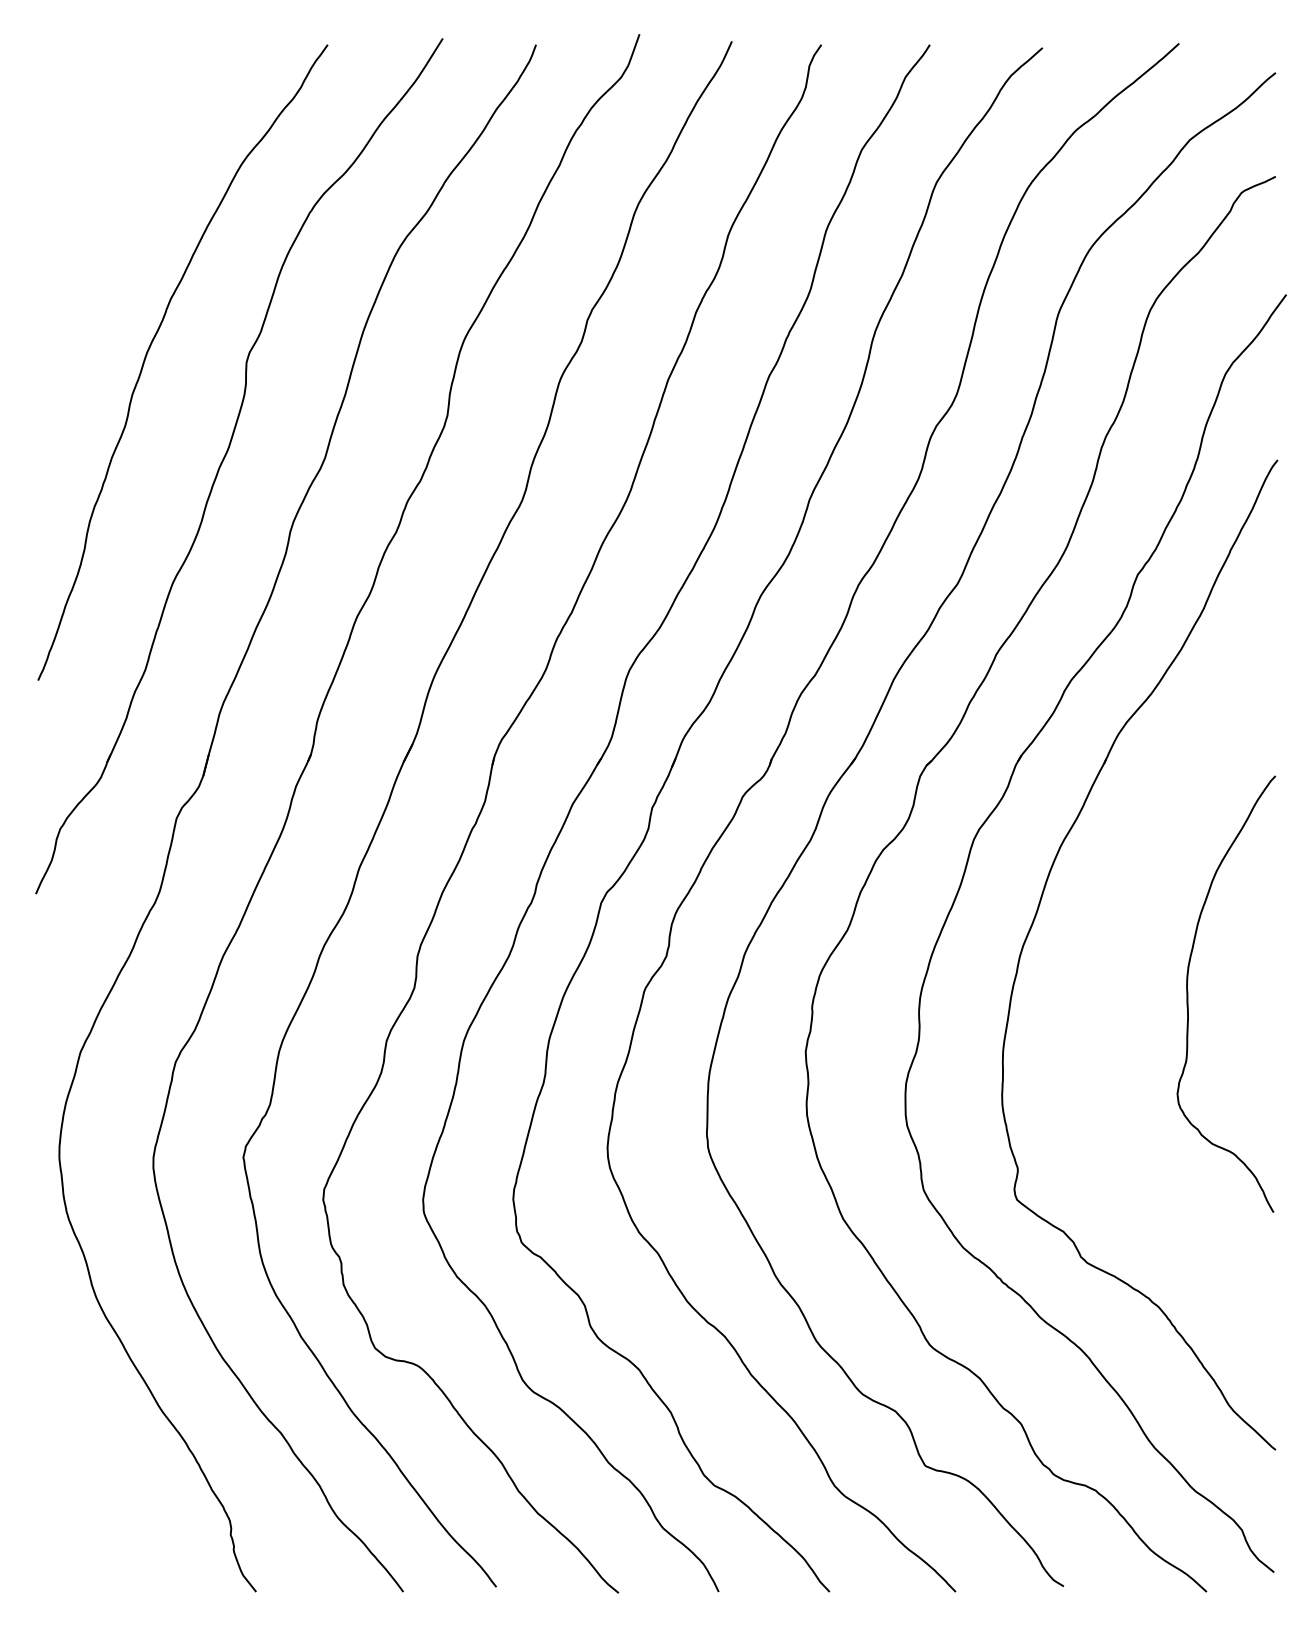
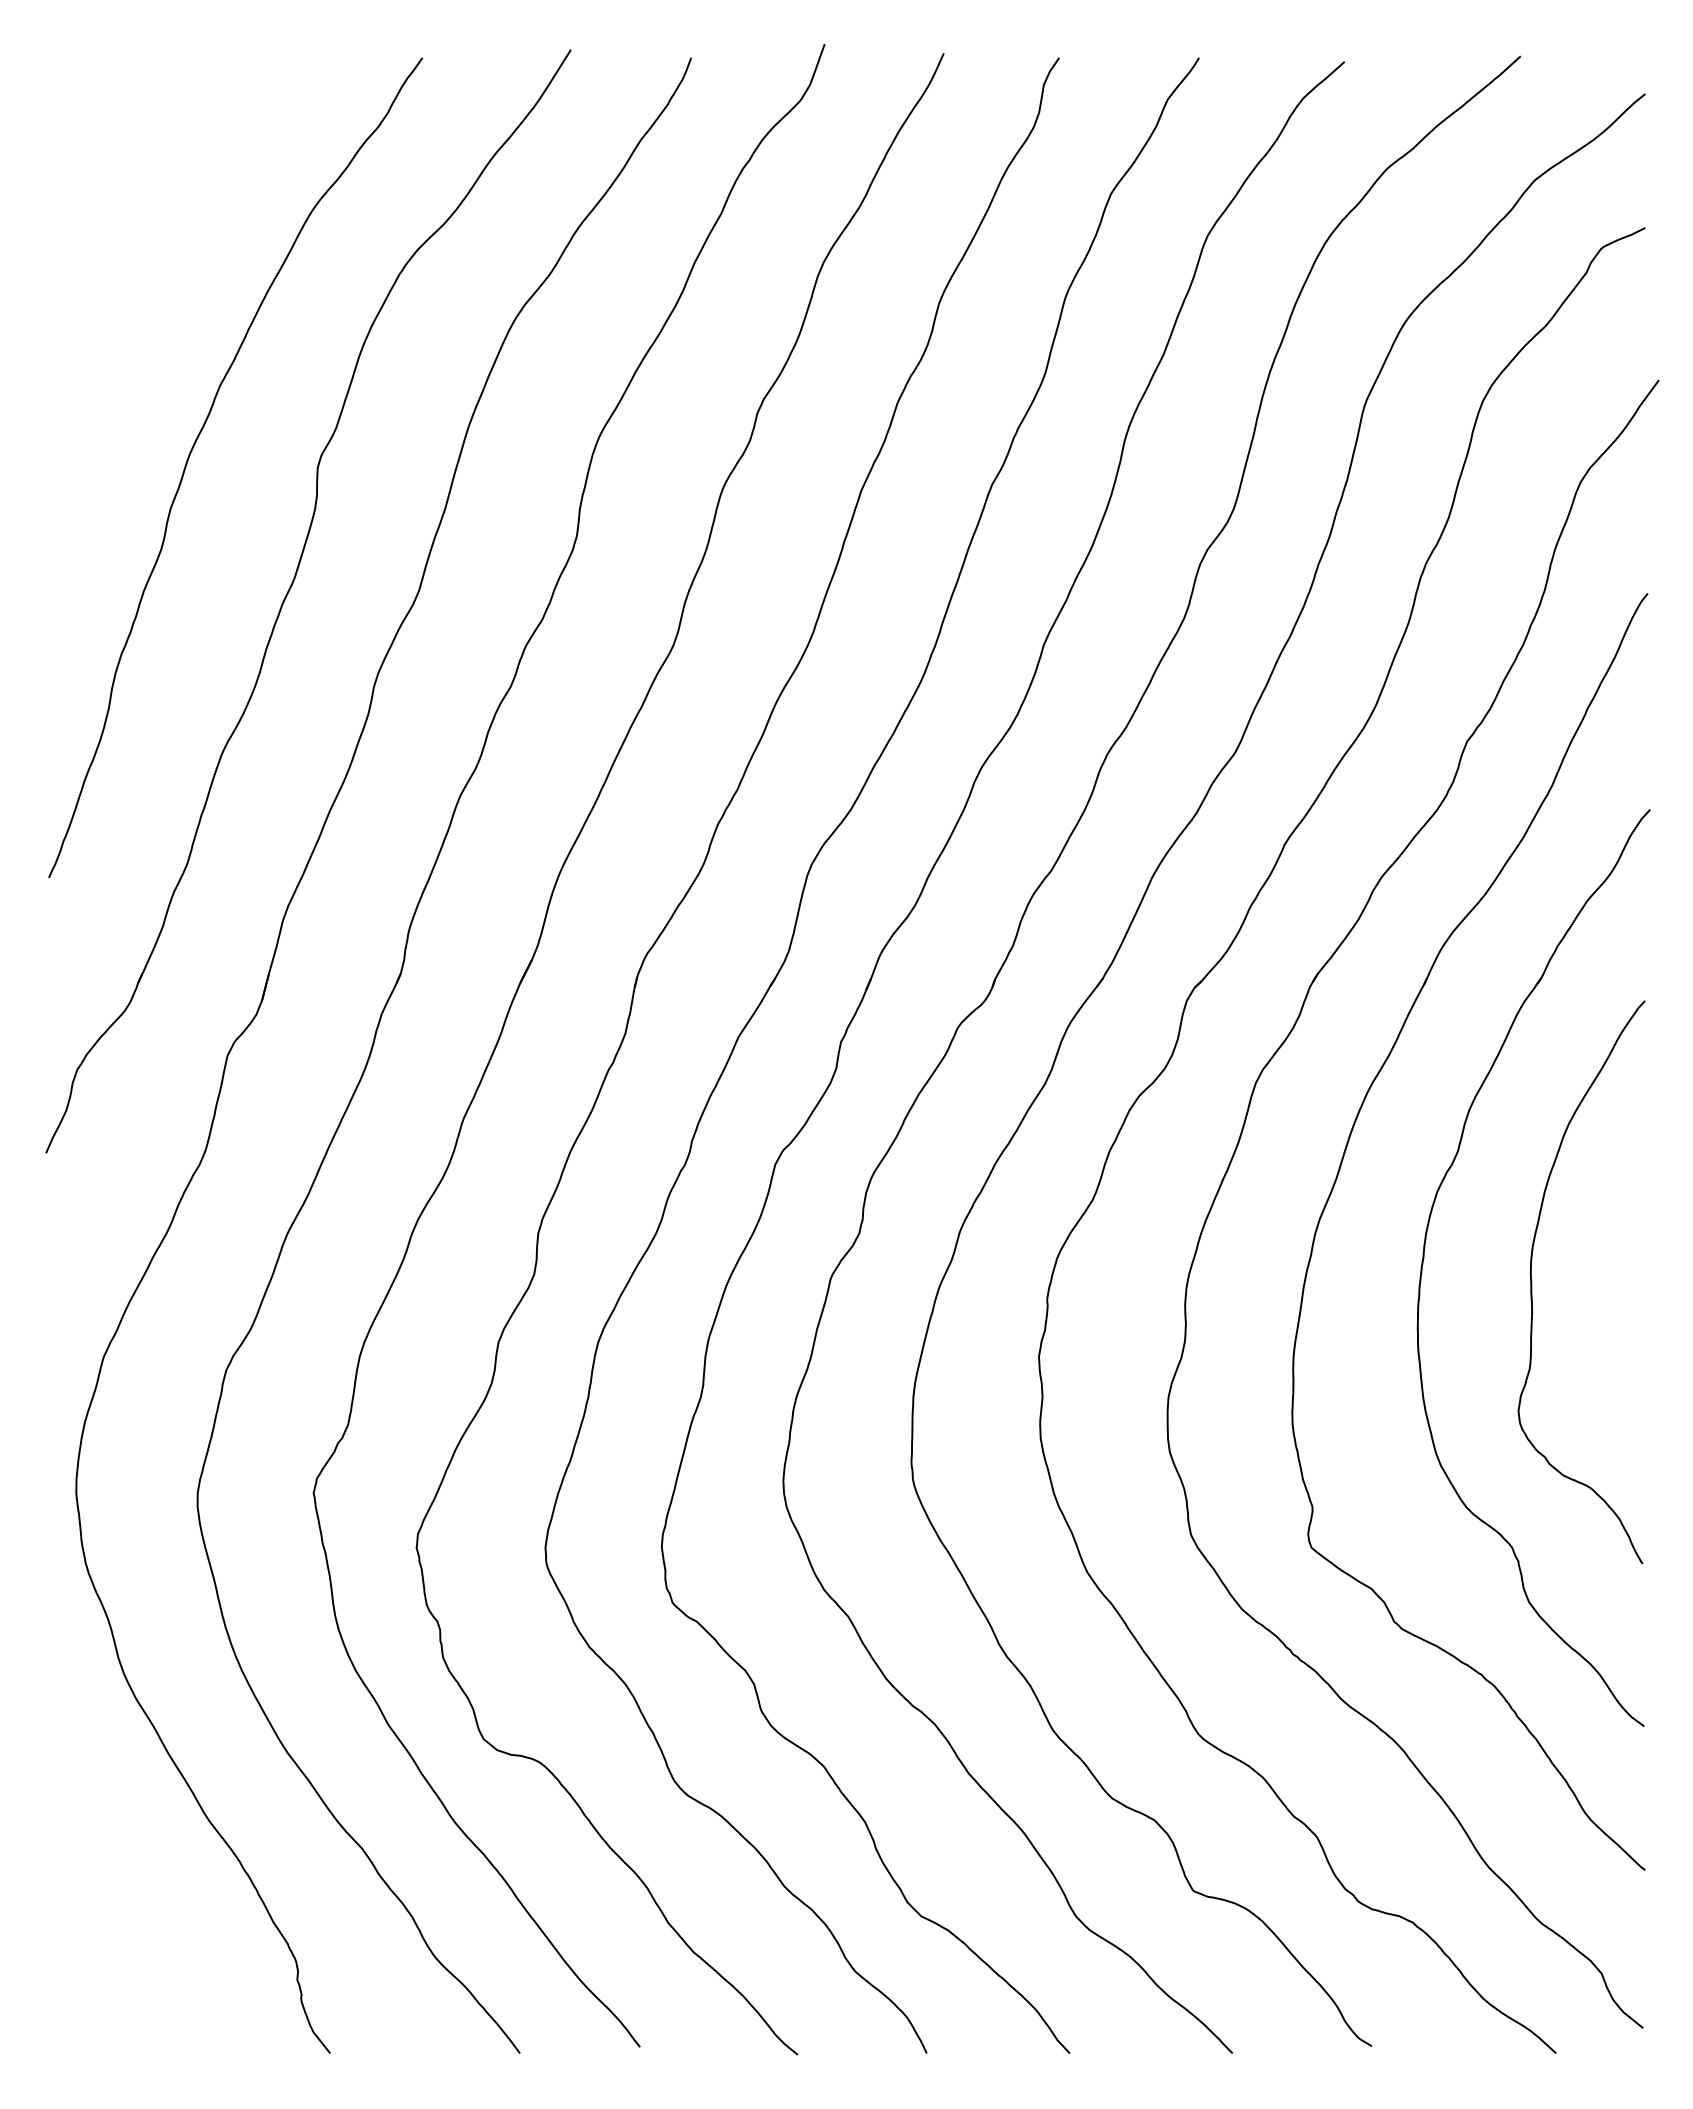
part: (1104, 975) -> (1424, 1258), added

